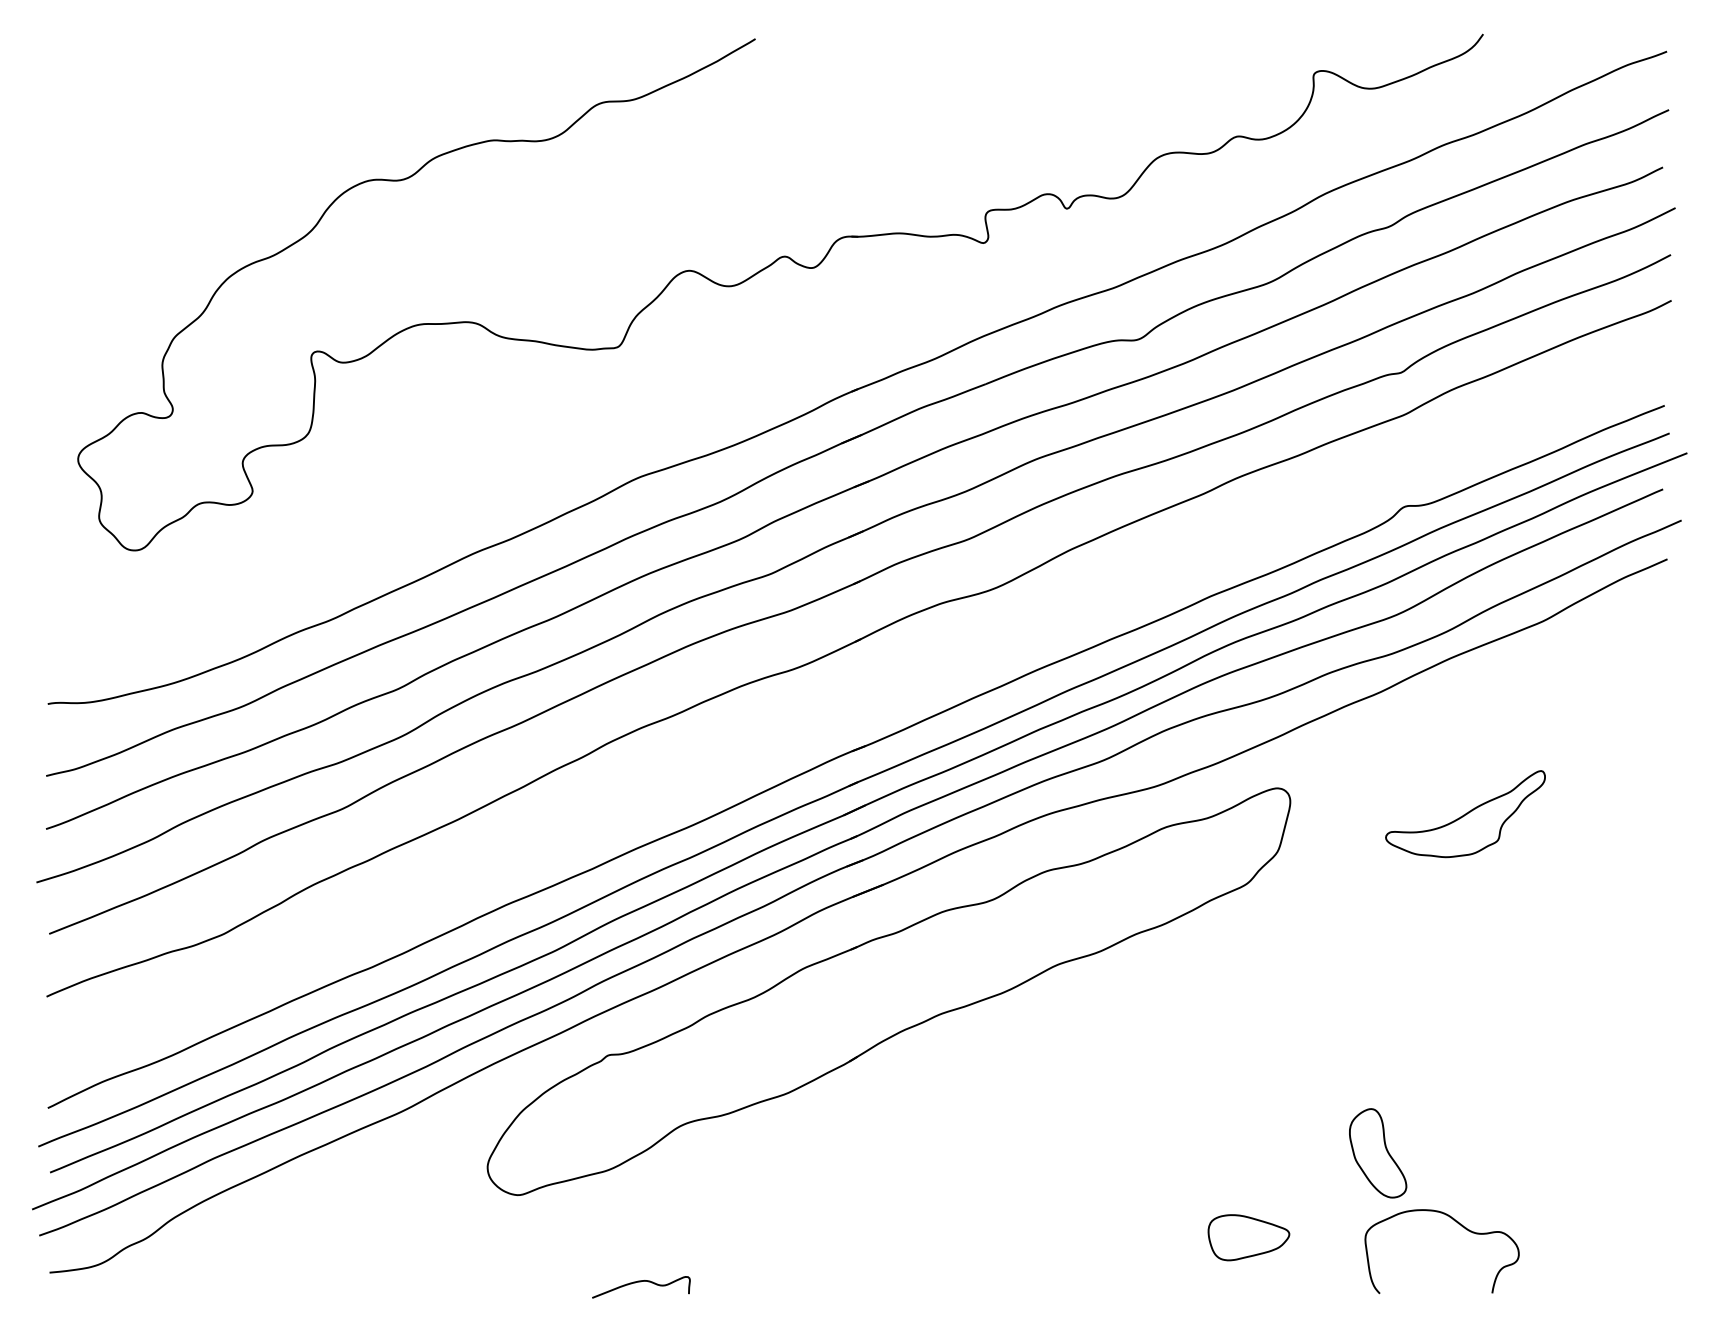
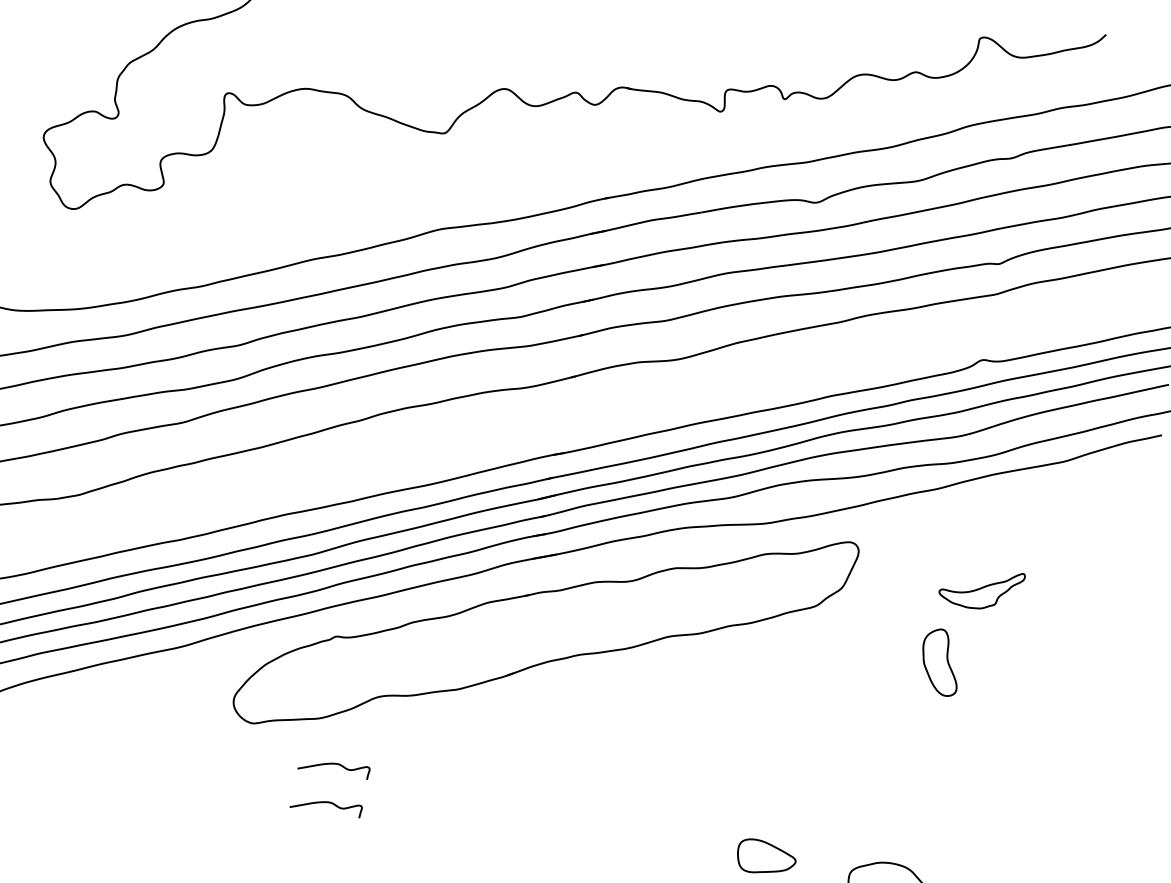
part: (1465, 814) -> (981, 588), size x0.7
part: (1378, 1153) -> (941, 662), moved
curve: (640, 1228) -> (334, 764), added

